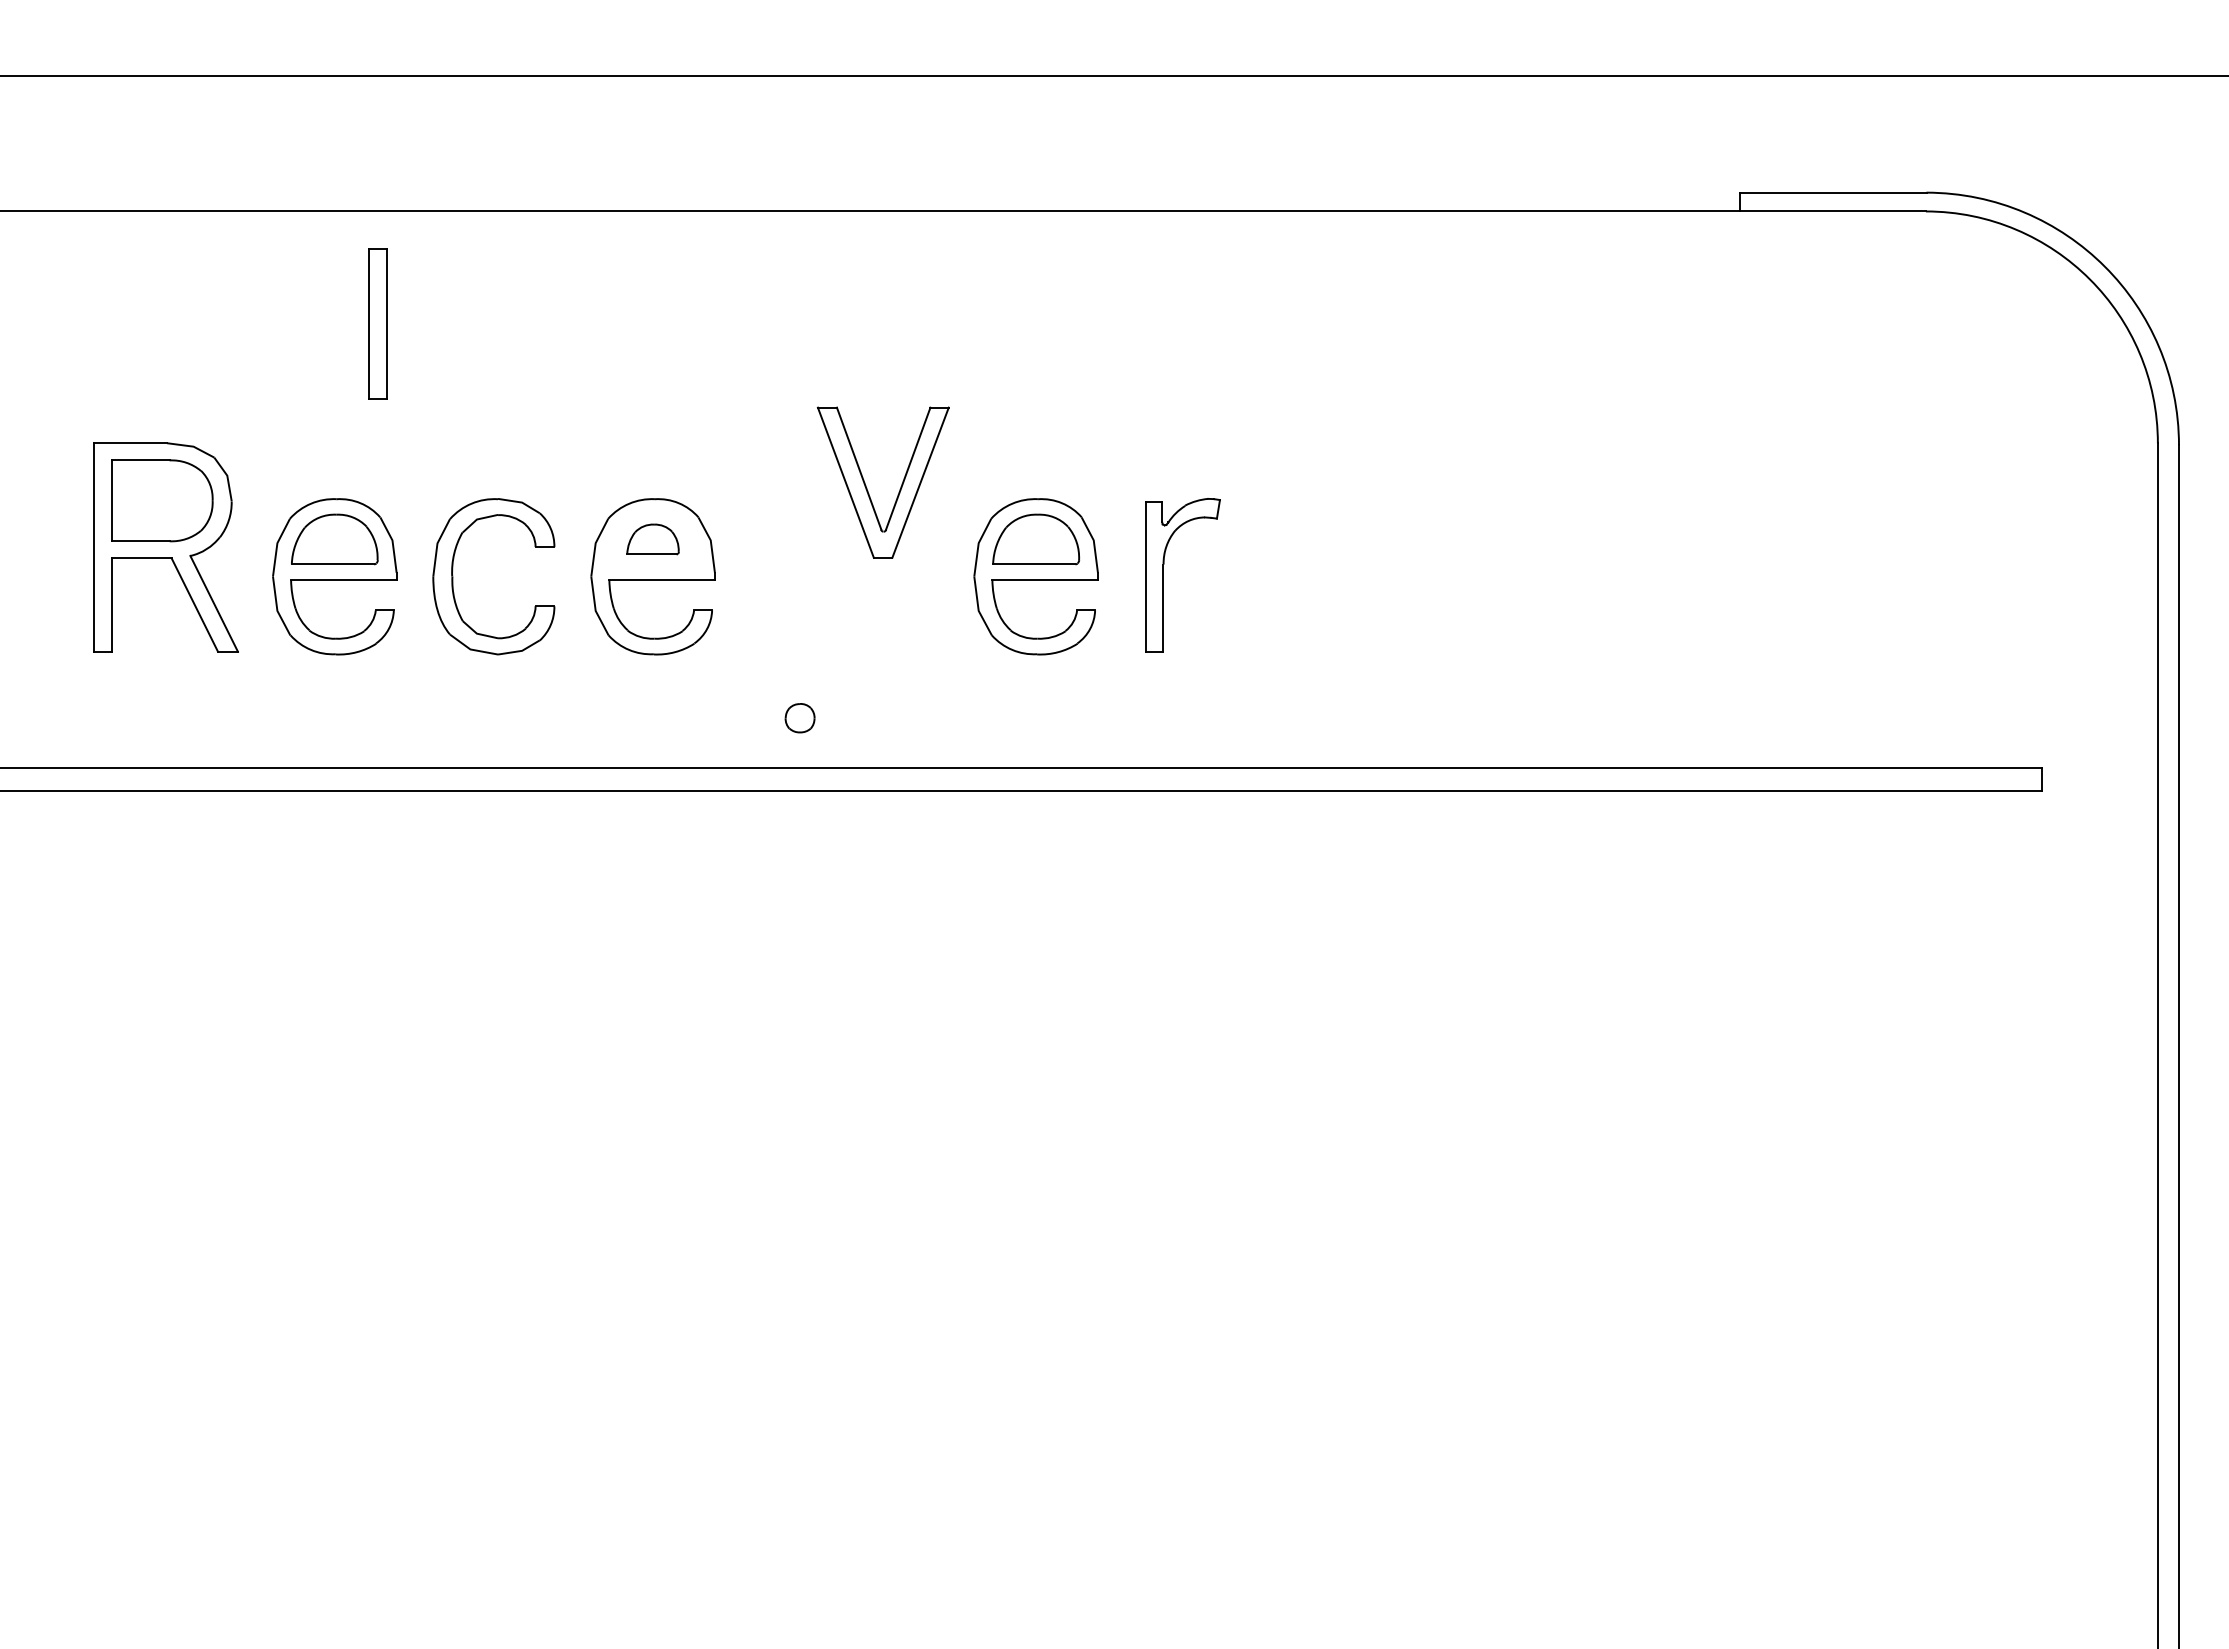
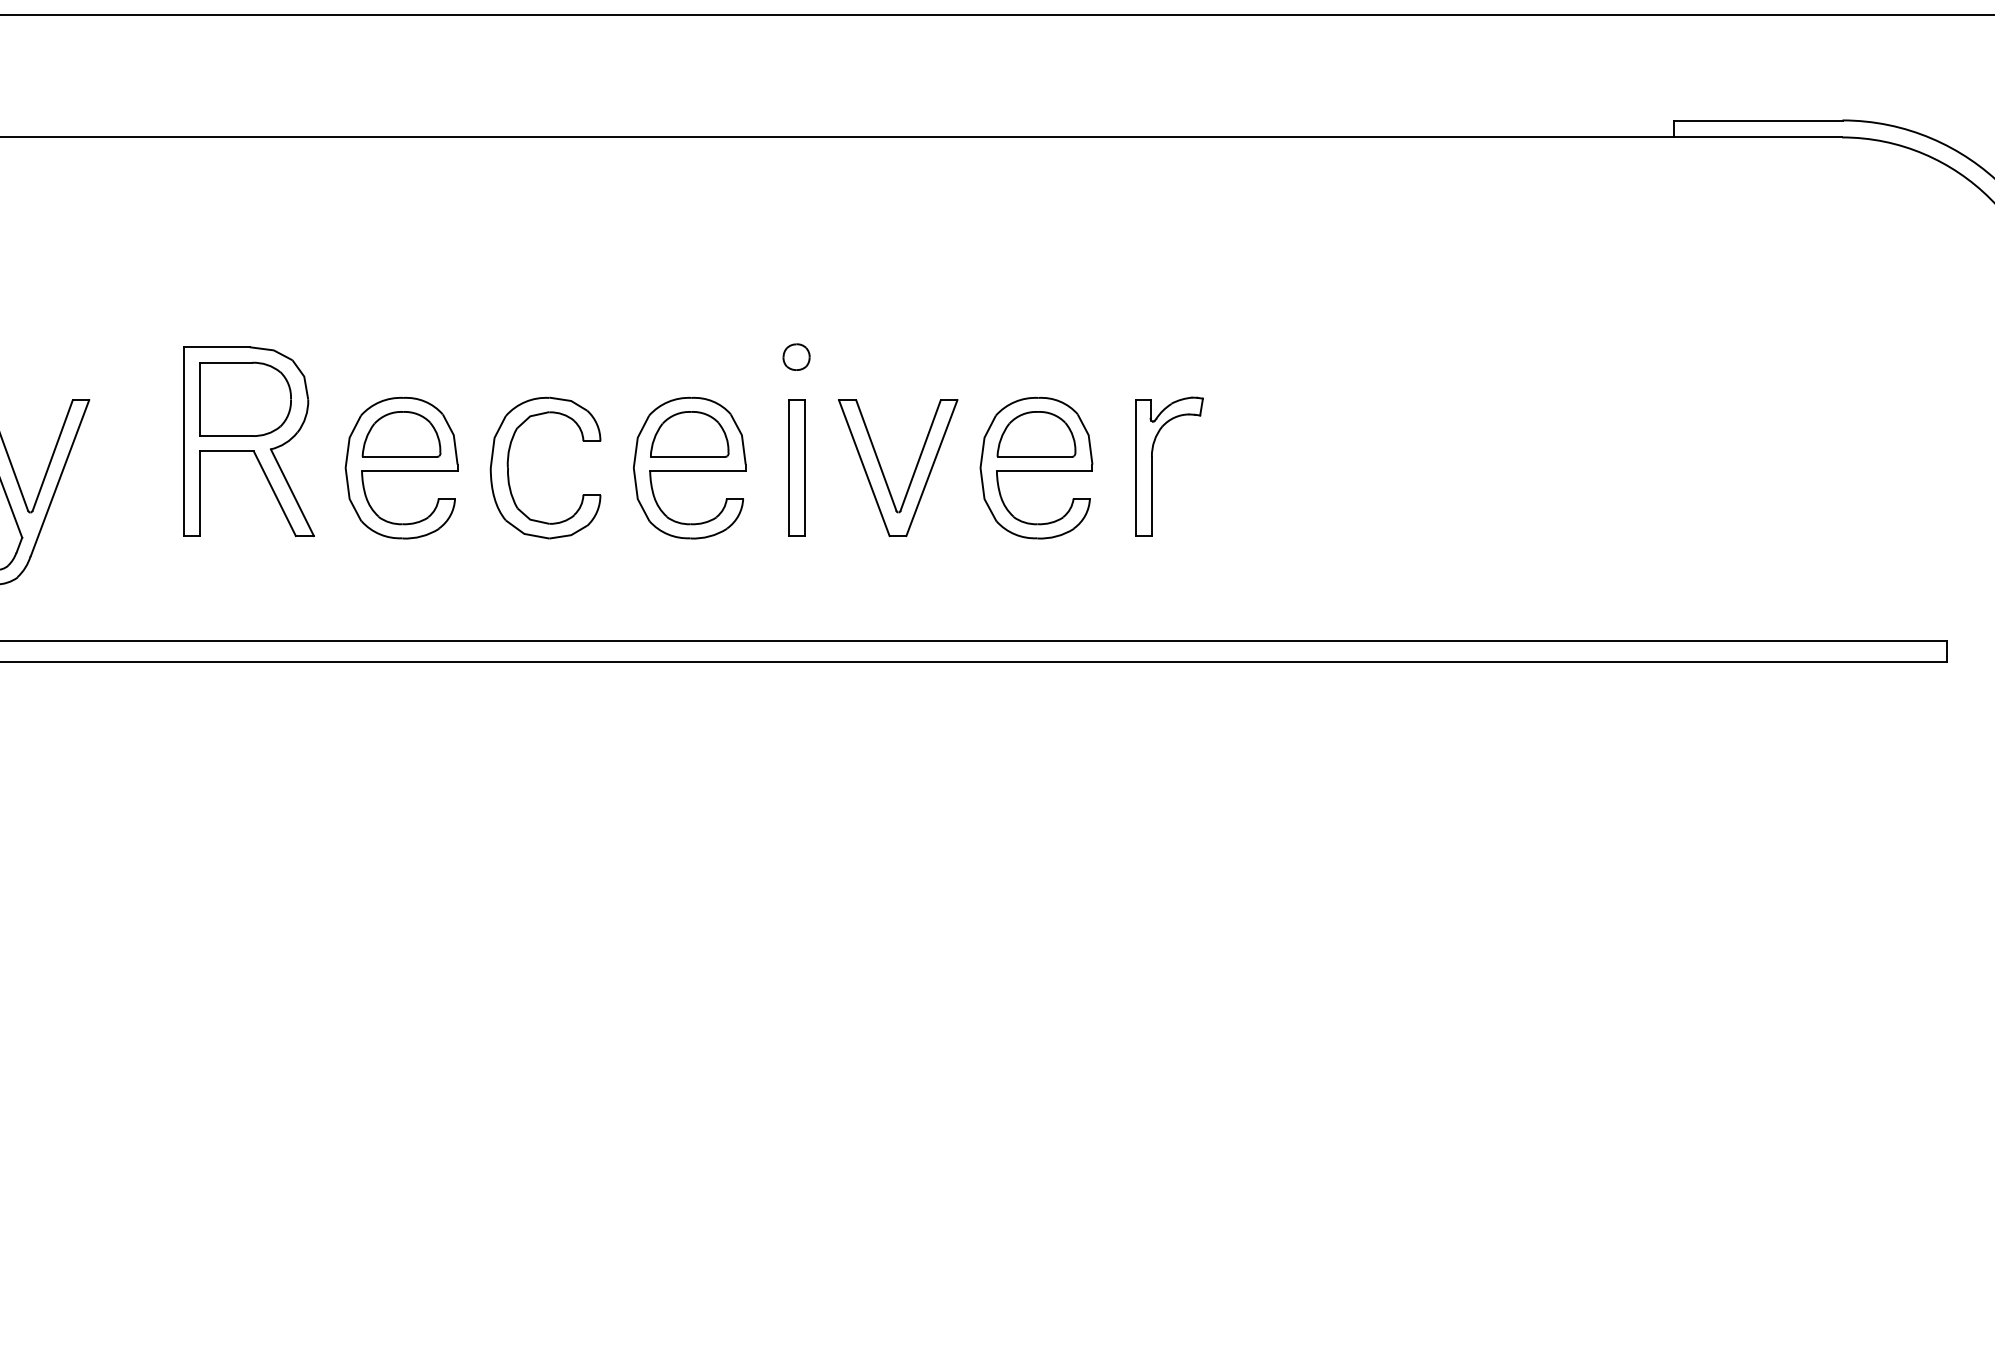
part: (377, 323) -> (796, 467), moved
part: (868, 490) -> (884, 475), moved
part: (652, 539) -> (689, 434), size x1.67
part: (799, 718) -> (796, 357), moved

